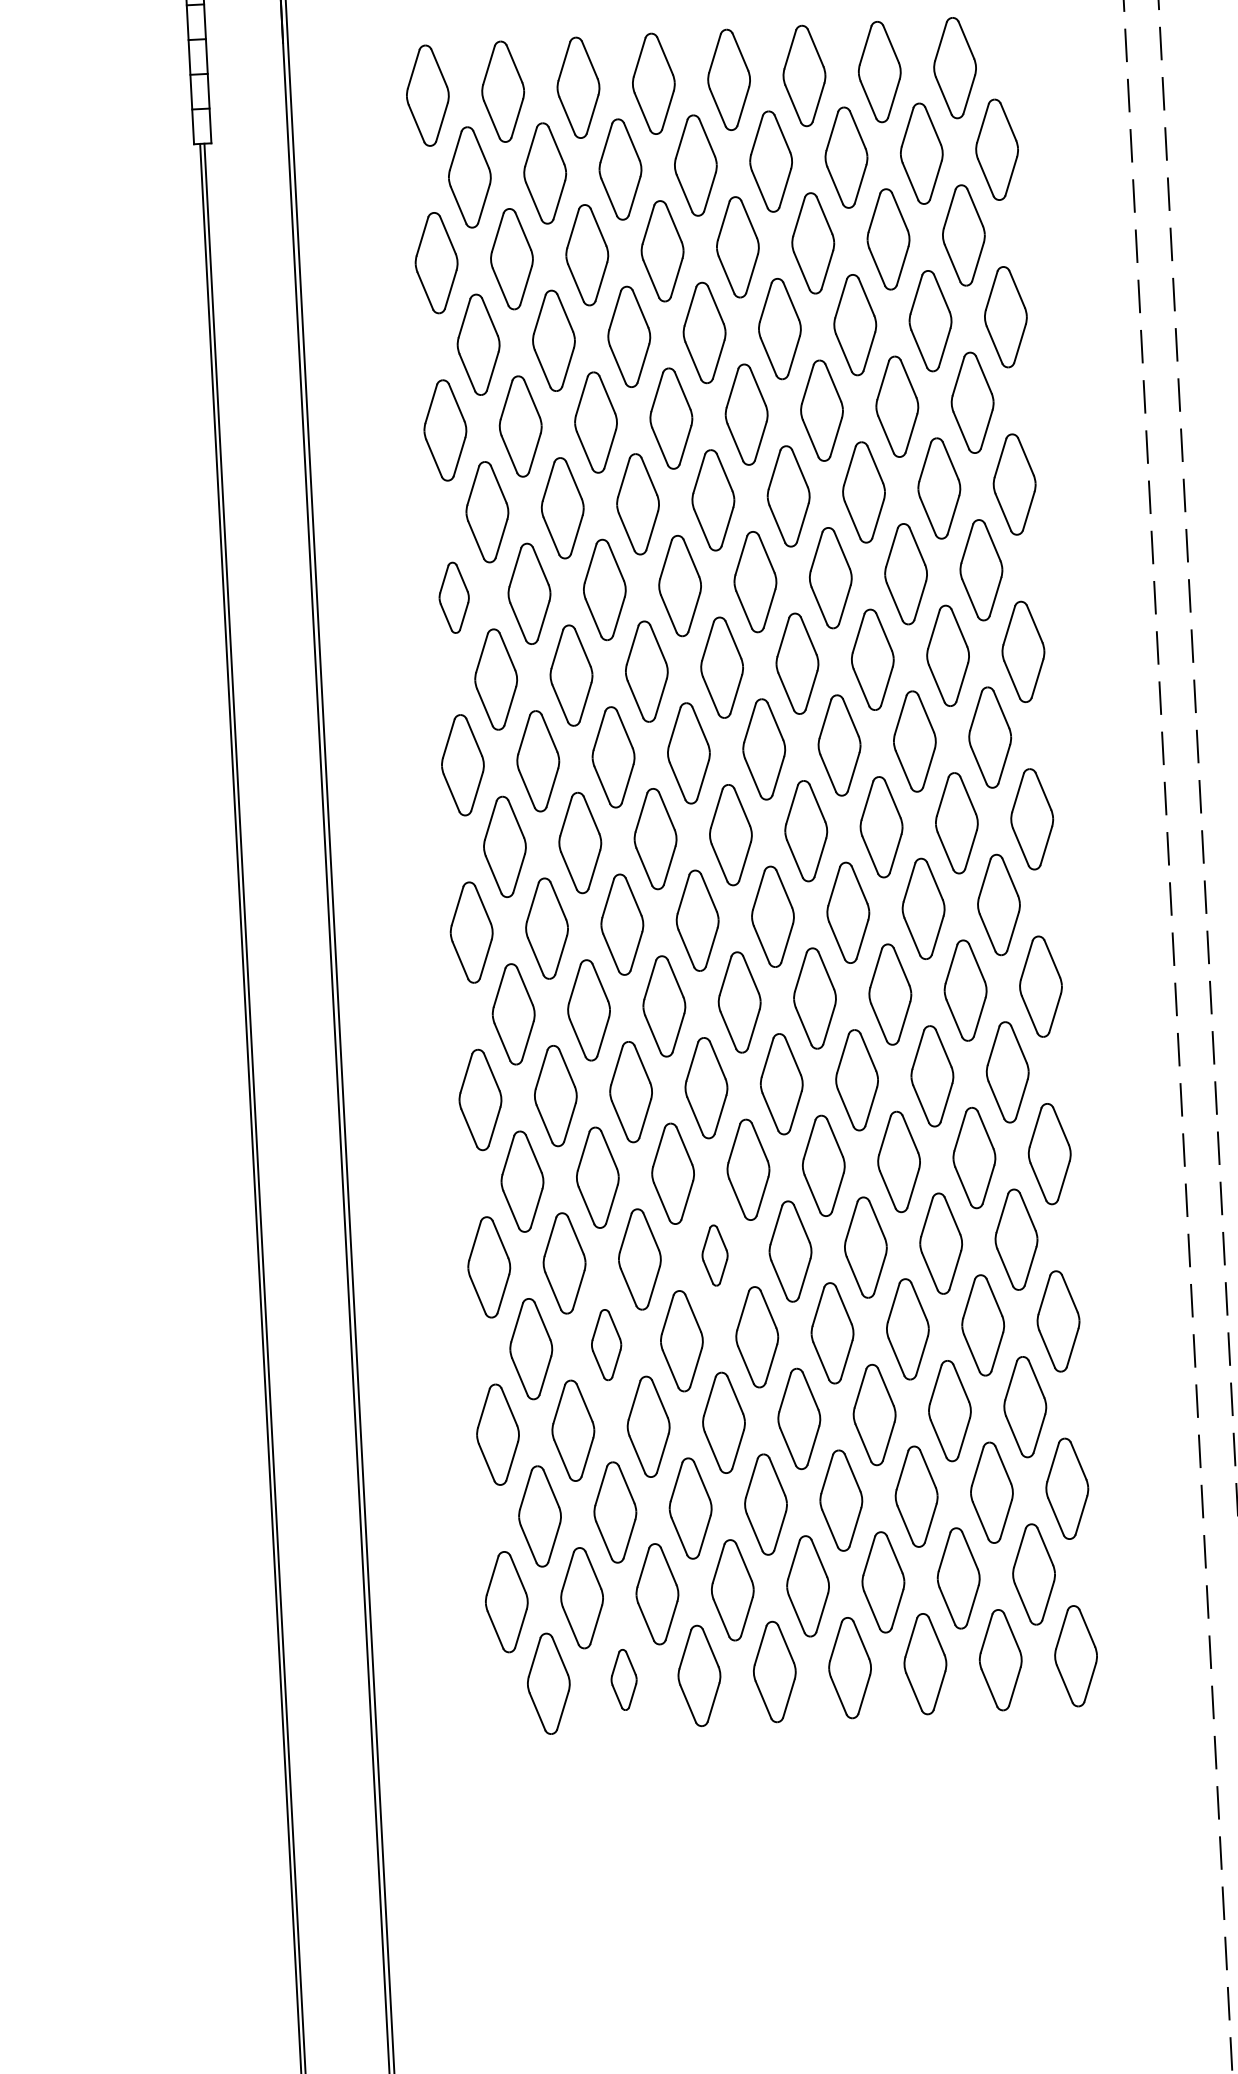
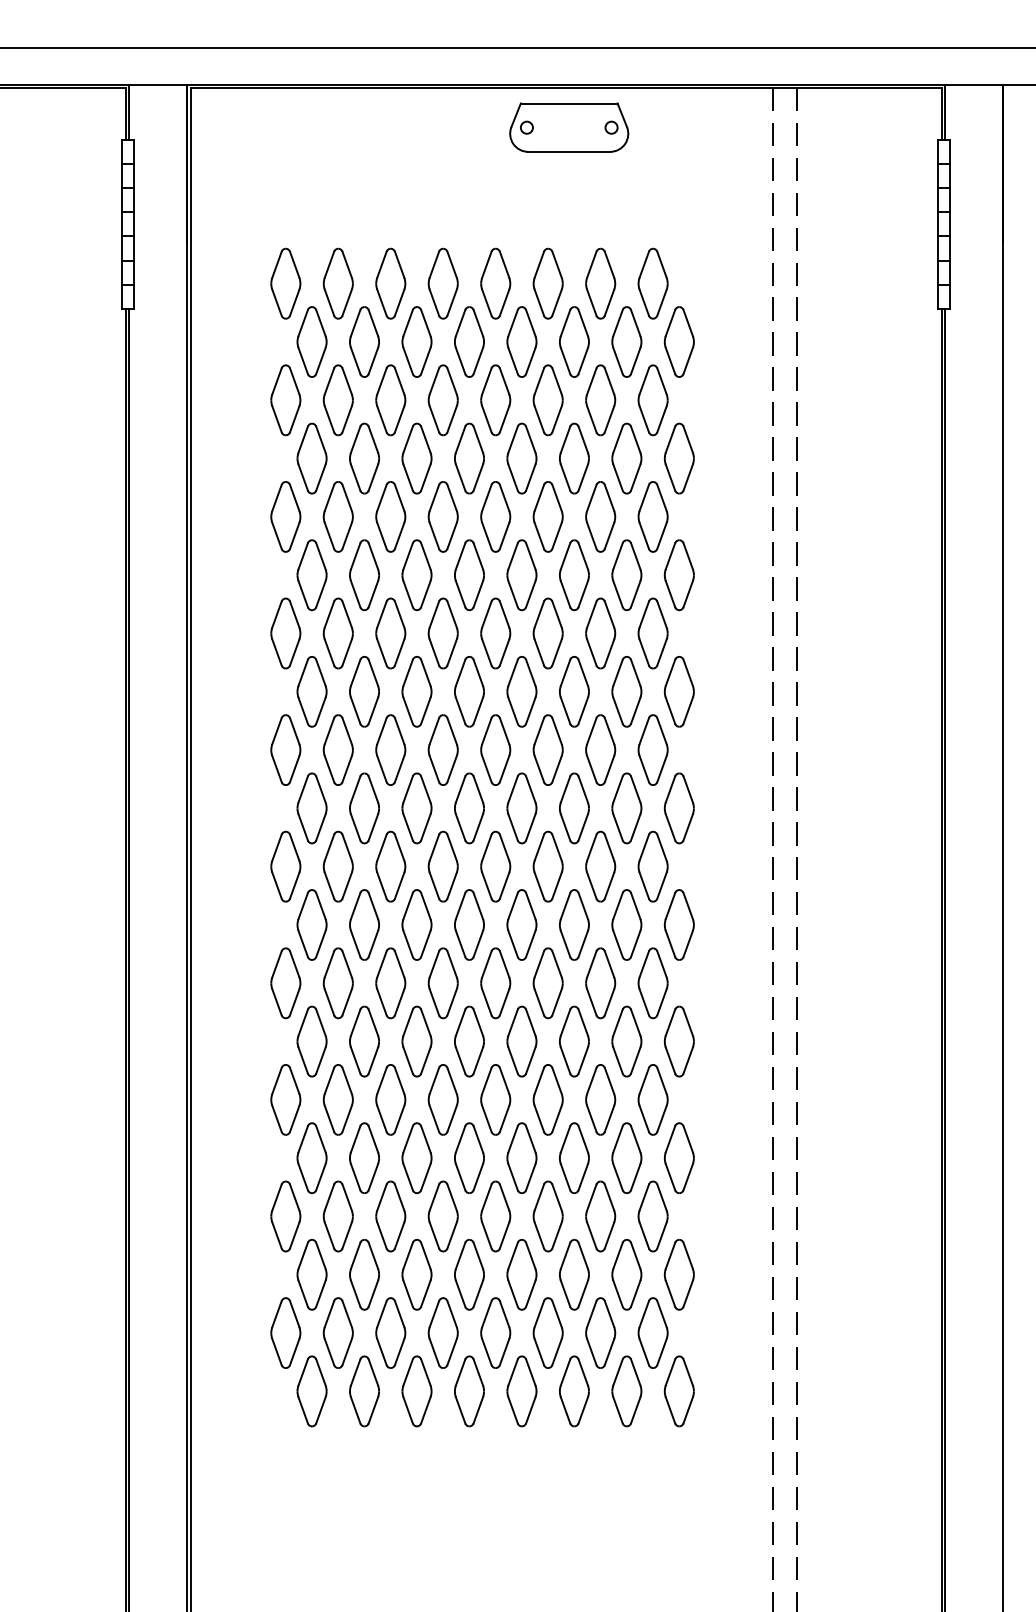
part: (453, 597) -> (285, 633), size x1.43
part: (714, 1255) -> (442, 1099), size x1.67
part: (606, 1344) -> (364, 1157), size x1.43
part: (624, 1680) -> (364, 1391), size x1.67

